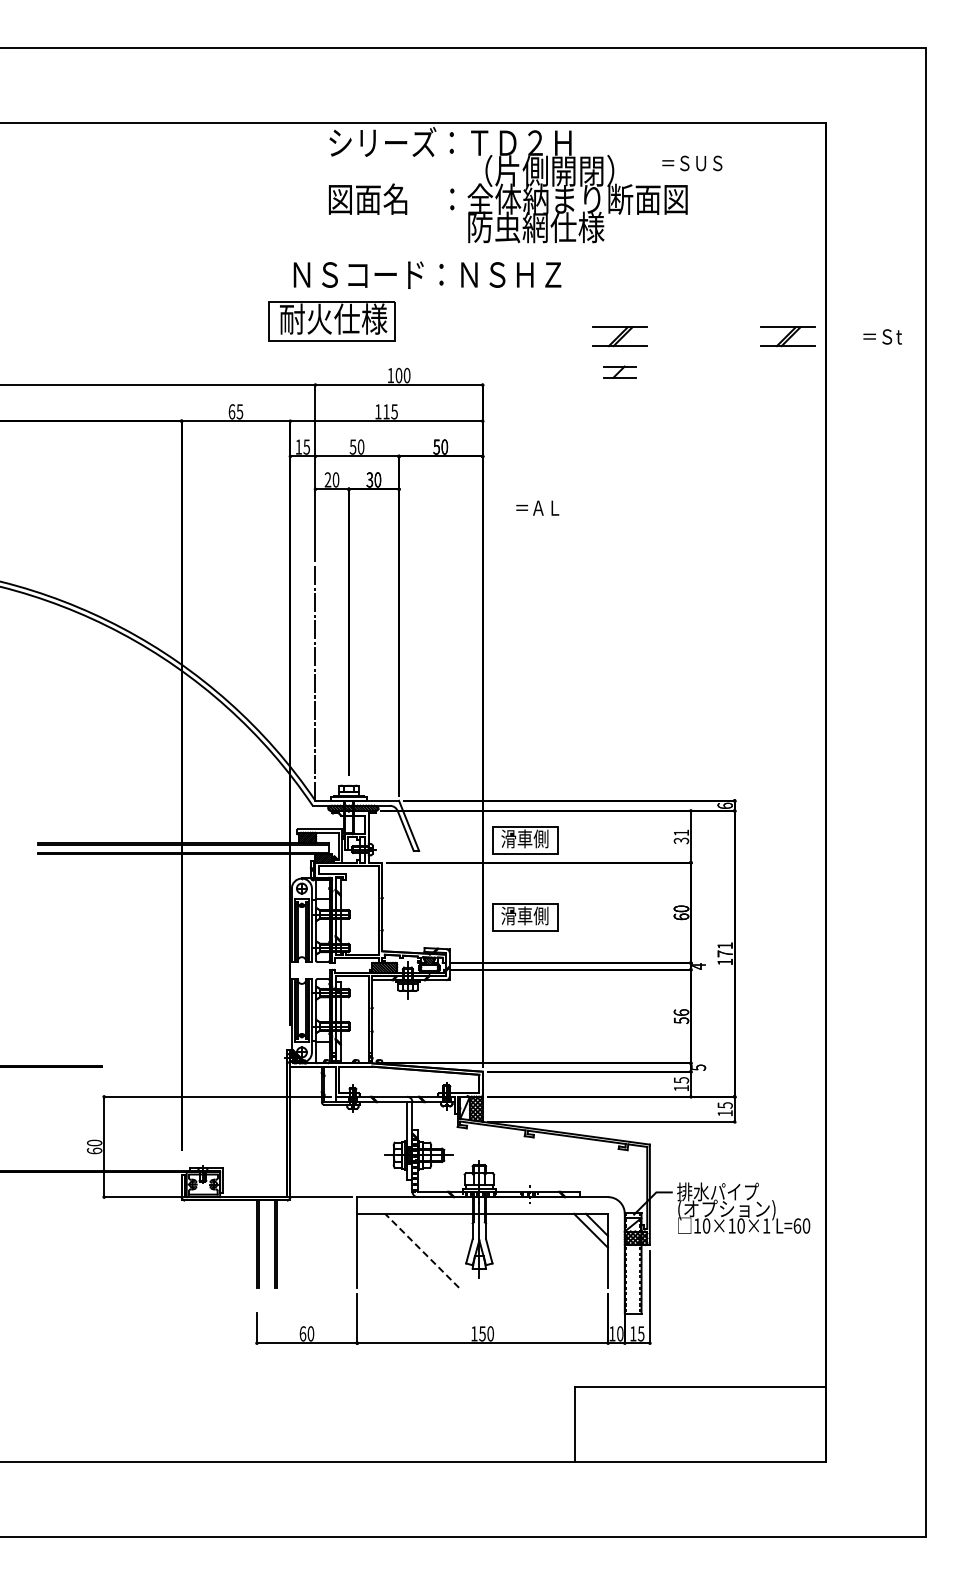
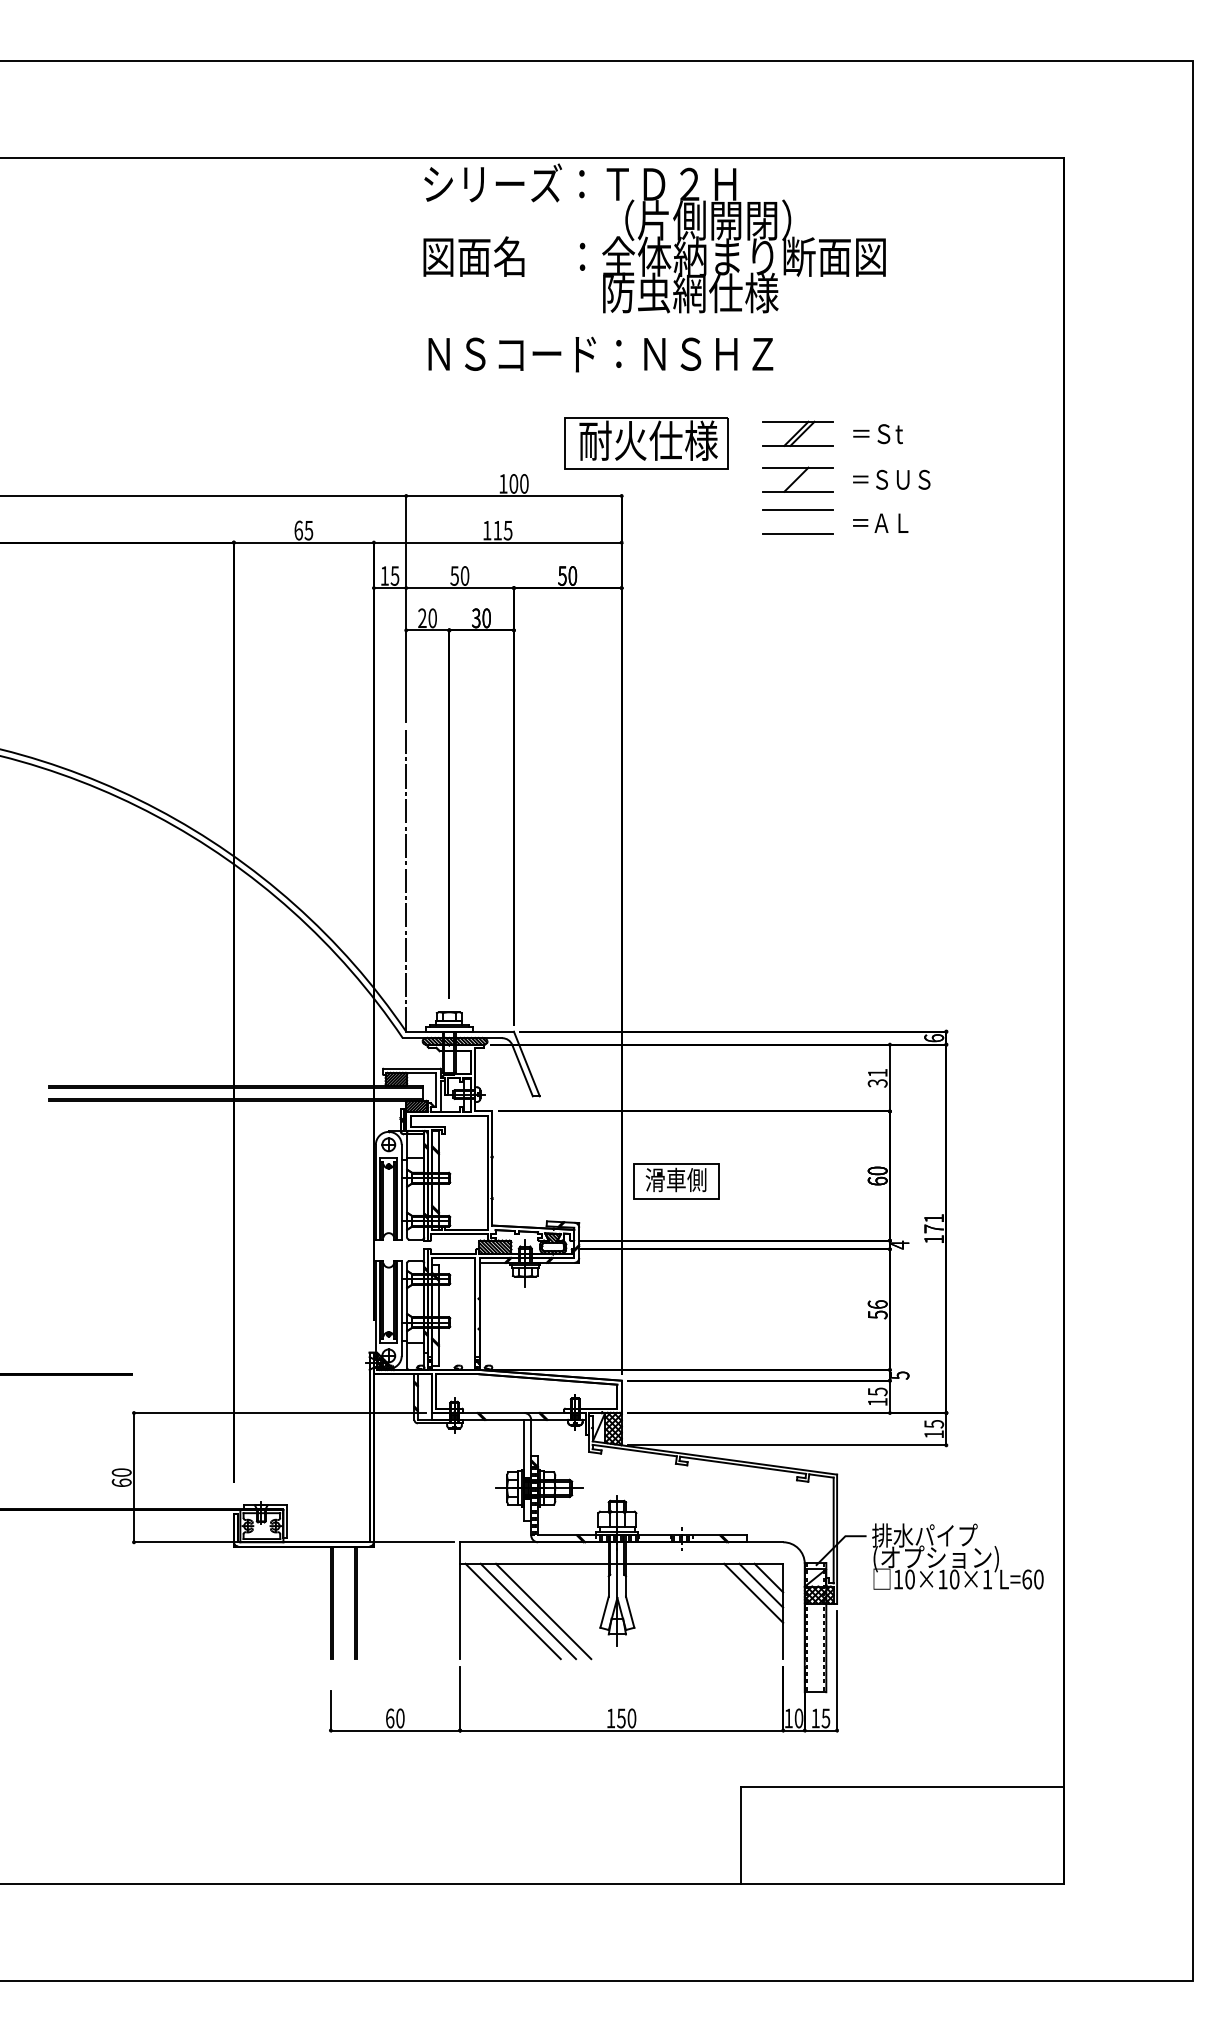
text: (692, 163) -> (891, 479), moved
text: (427, 274) -> (600, 353), moved
part: (331, 321) -> (645, 443), moved
part: (787, 336) -> (1014, 433), removed
text: (882, 336) -> (877, 433), moved
part: (619, 371) -> (797, 478), size x1.67
line: (619, 396) -> (797, 510), added
line: (619, 414) -> (797, 534), added
text: (537, 507) -> (880, 522), moved
part: (525, 840) -> (676, 1082), removed
line: (585, 1236) -> (754, 1593), added
line: (398, 1250) -> (513, 1611), added
line: (410, 1250) -> (528, 1611), added
line: (421, 1250) -> (542, 1611), dashed -> solid

